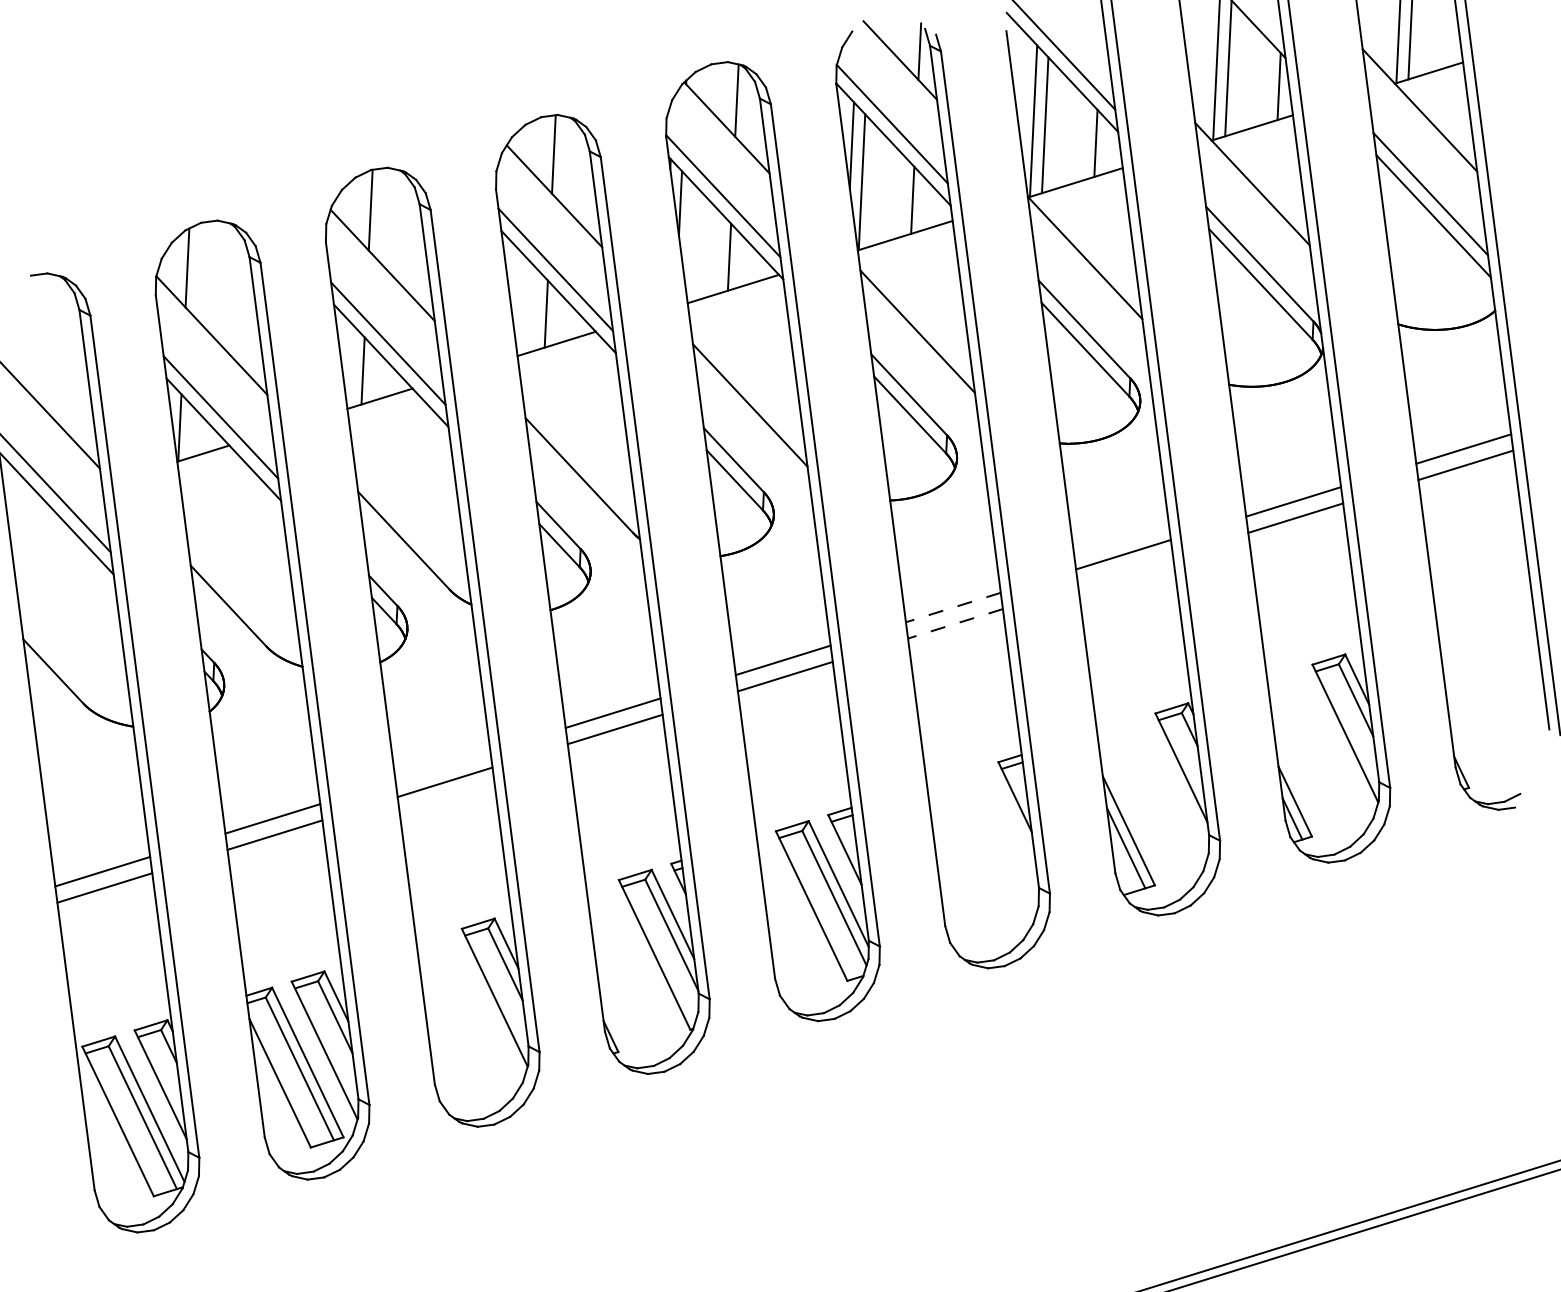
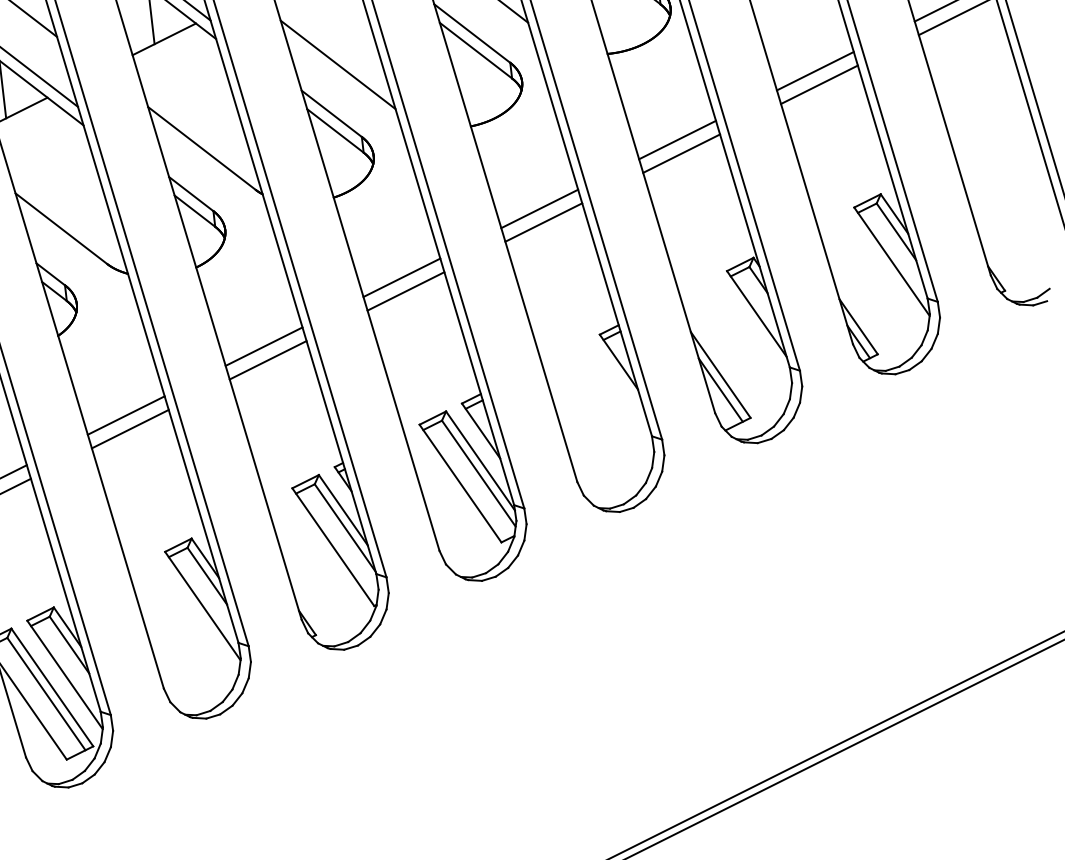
line: (1125, 570) -> (681, 153), added
line: (953, 607) -> (539, 208), dashed -> solid
line: (955, 623) -> (543, 222), dashed -> solid
line: (442, 765) -> (125, 415), added

